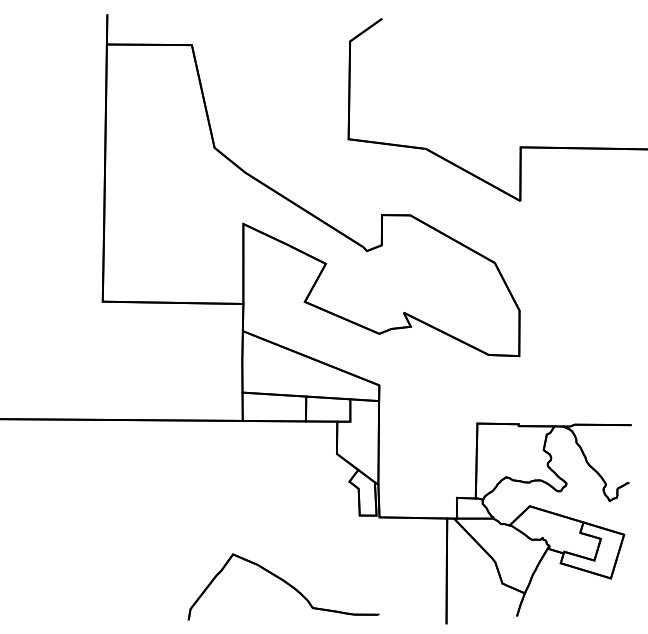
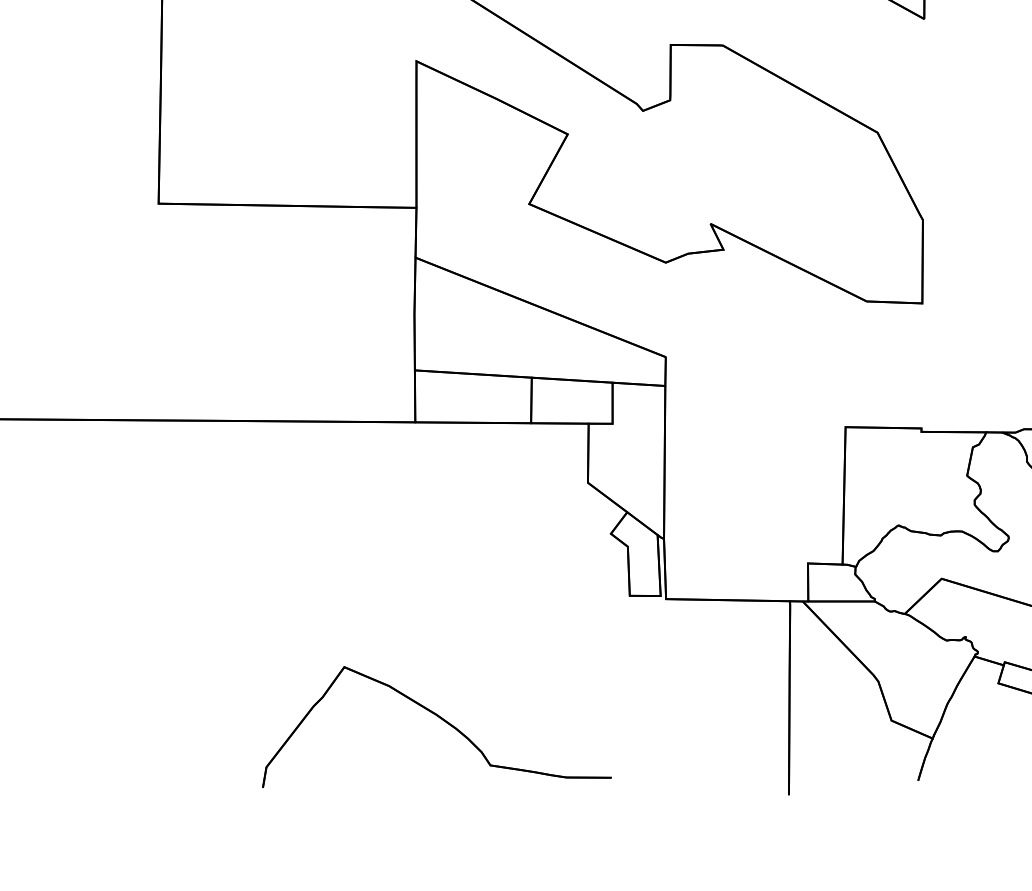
part: (283, 586) -> (436, 725), moved

